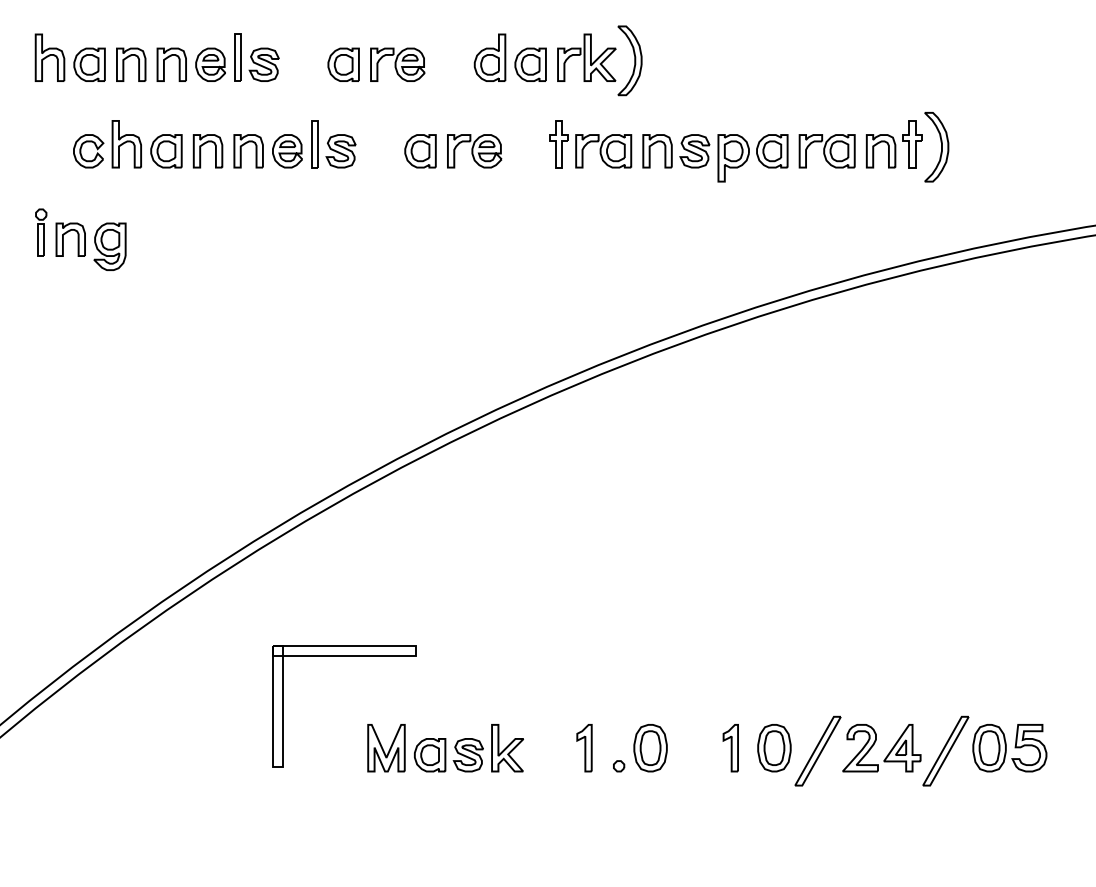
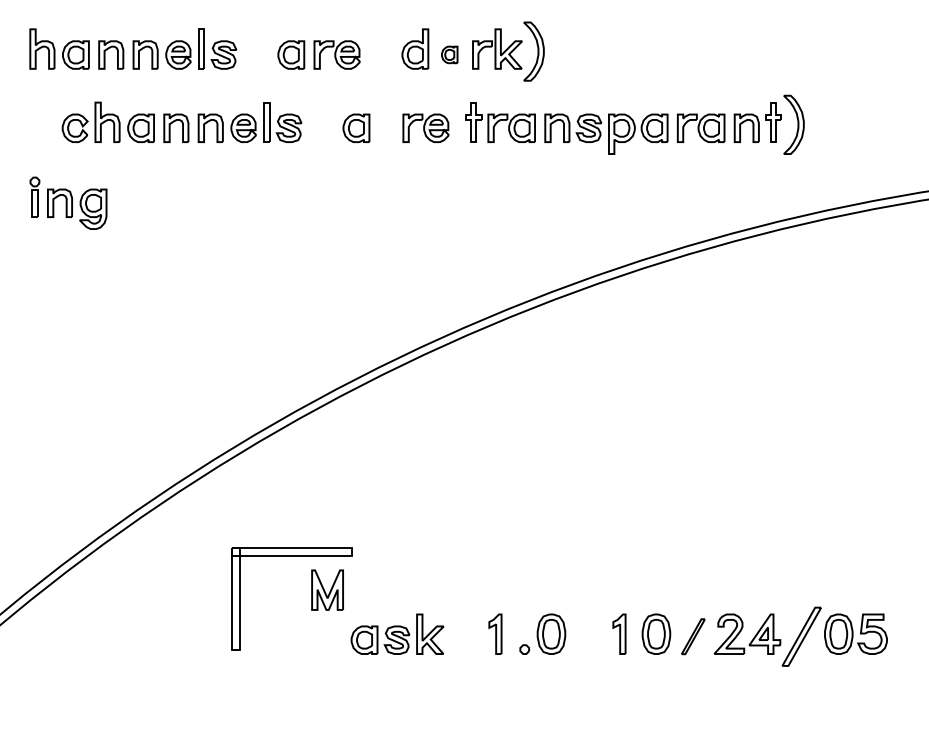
part: (530, 64) -> (449, 54), size x0.6
part: (474, 151) -> (425, 128), moved
part: (386, 748) -> (327, 590), moved
part: (817, 750) -> (692, 636), size x0.6

